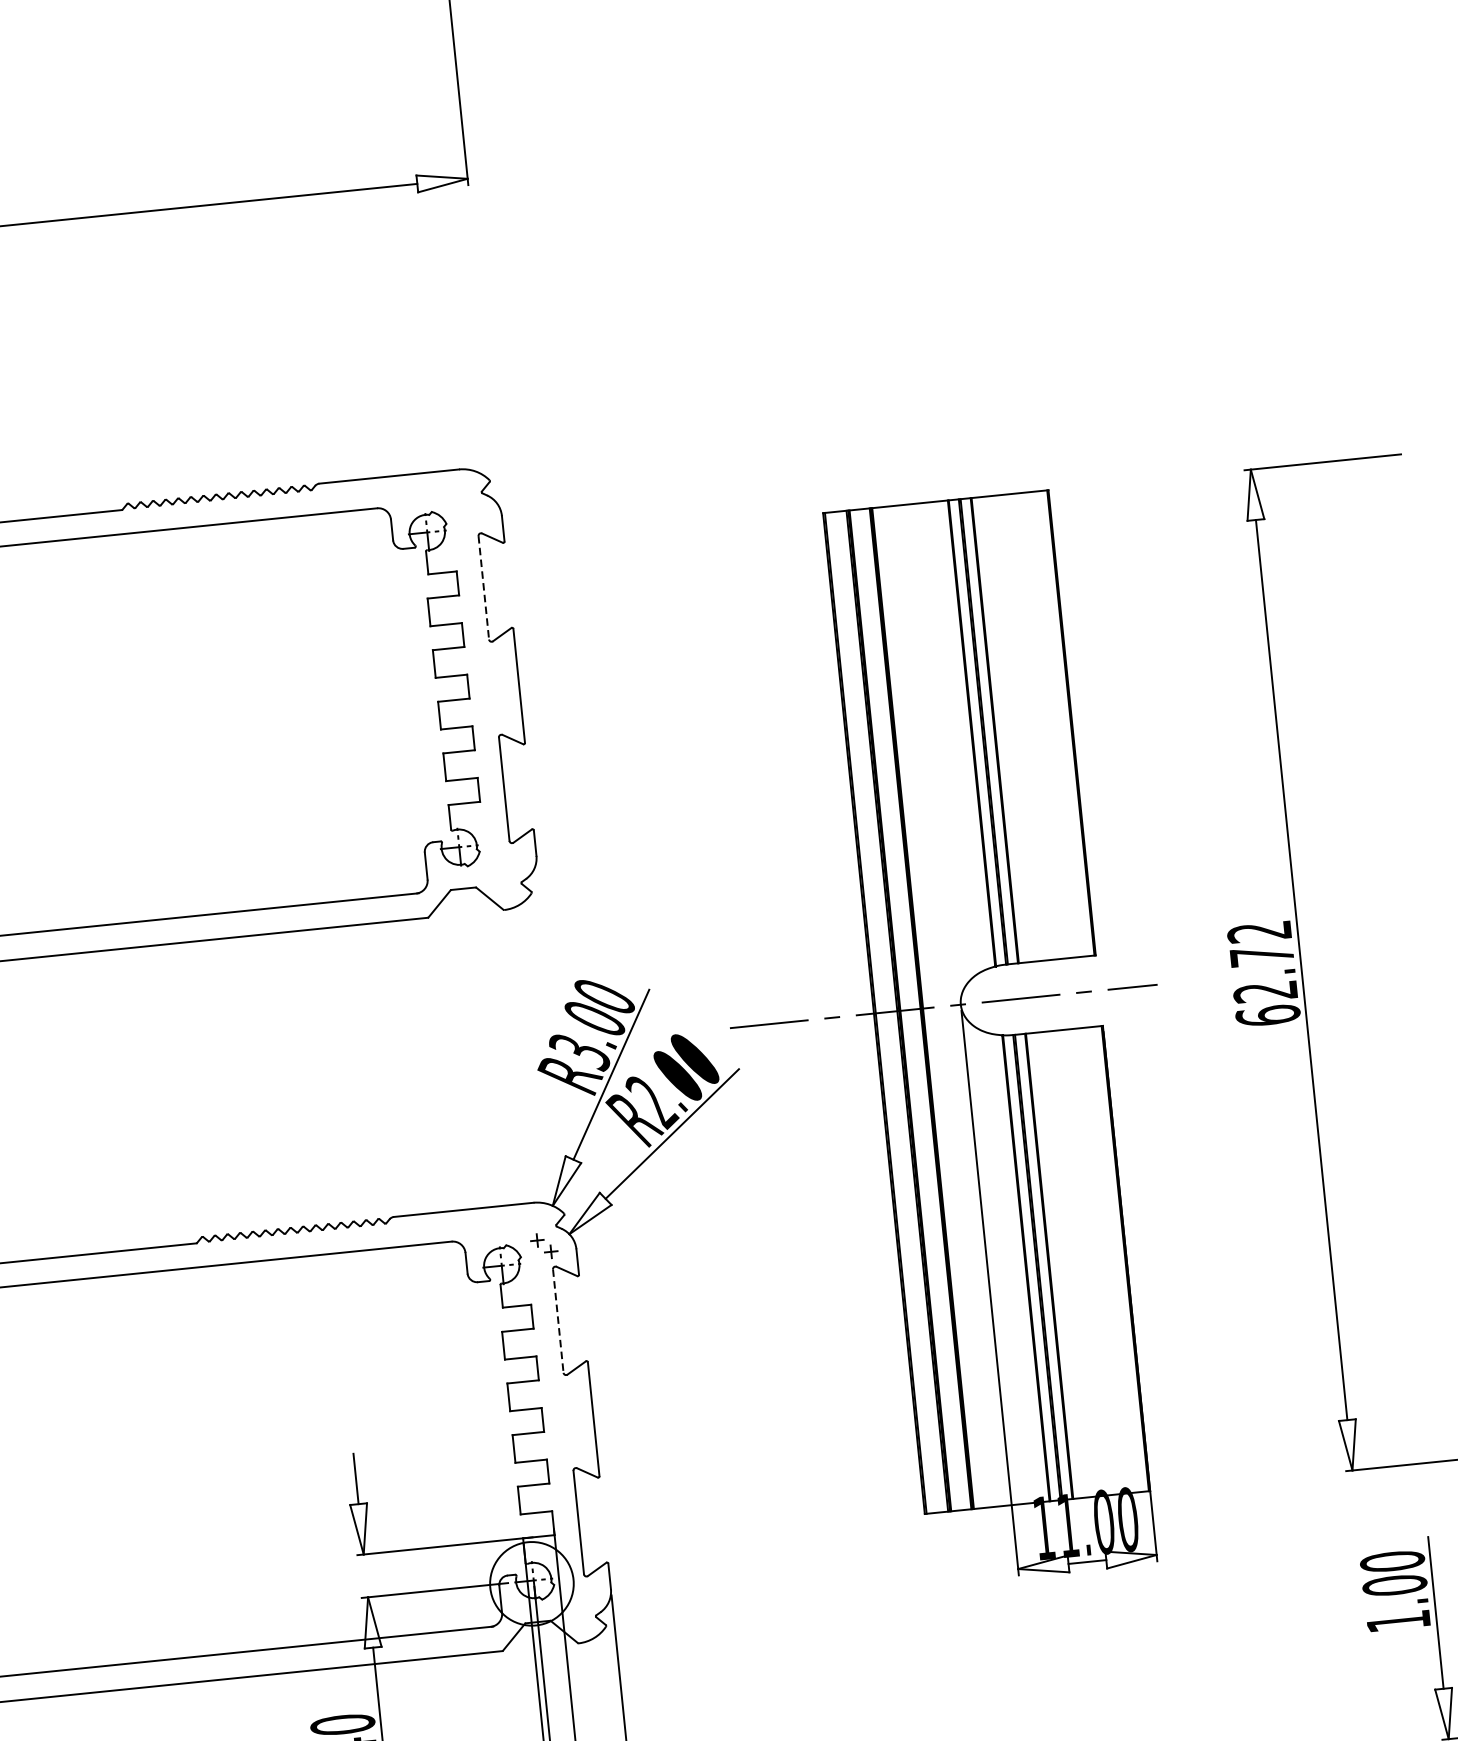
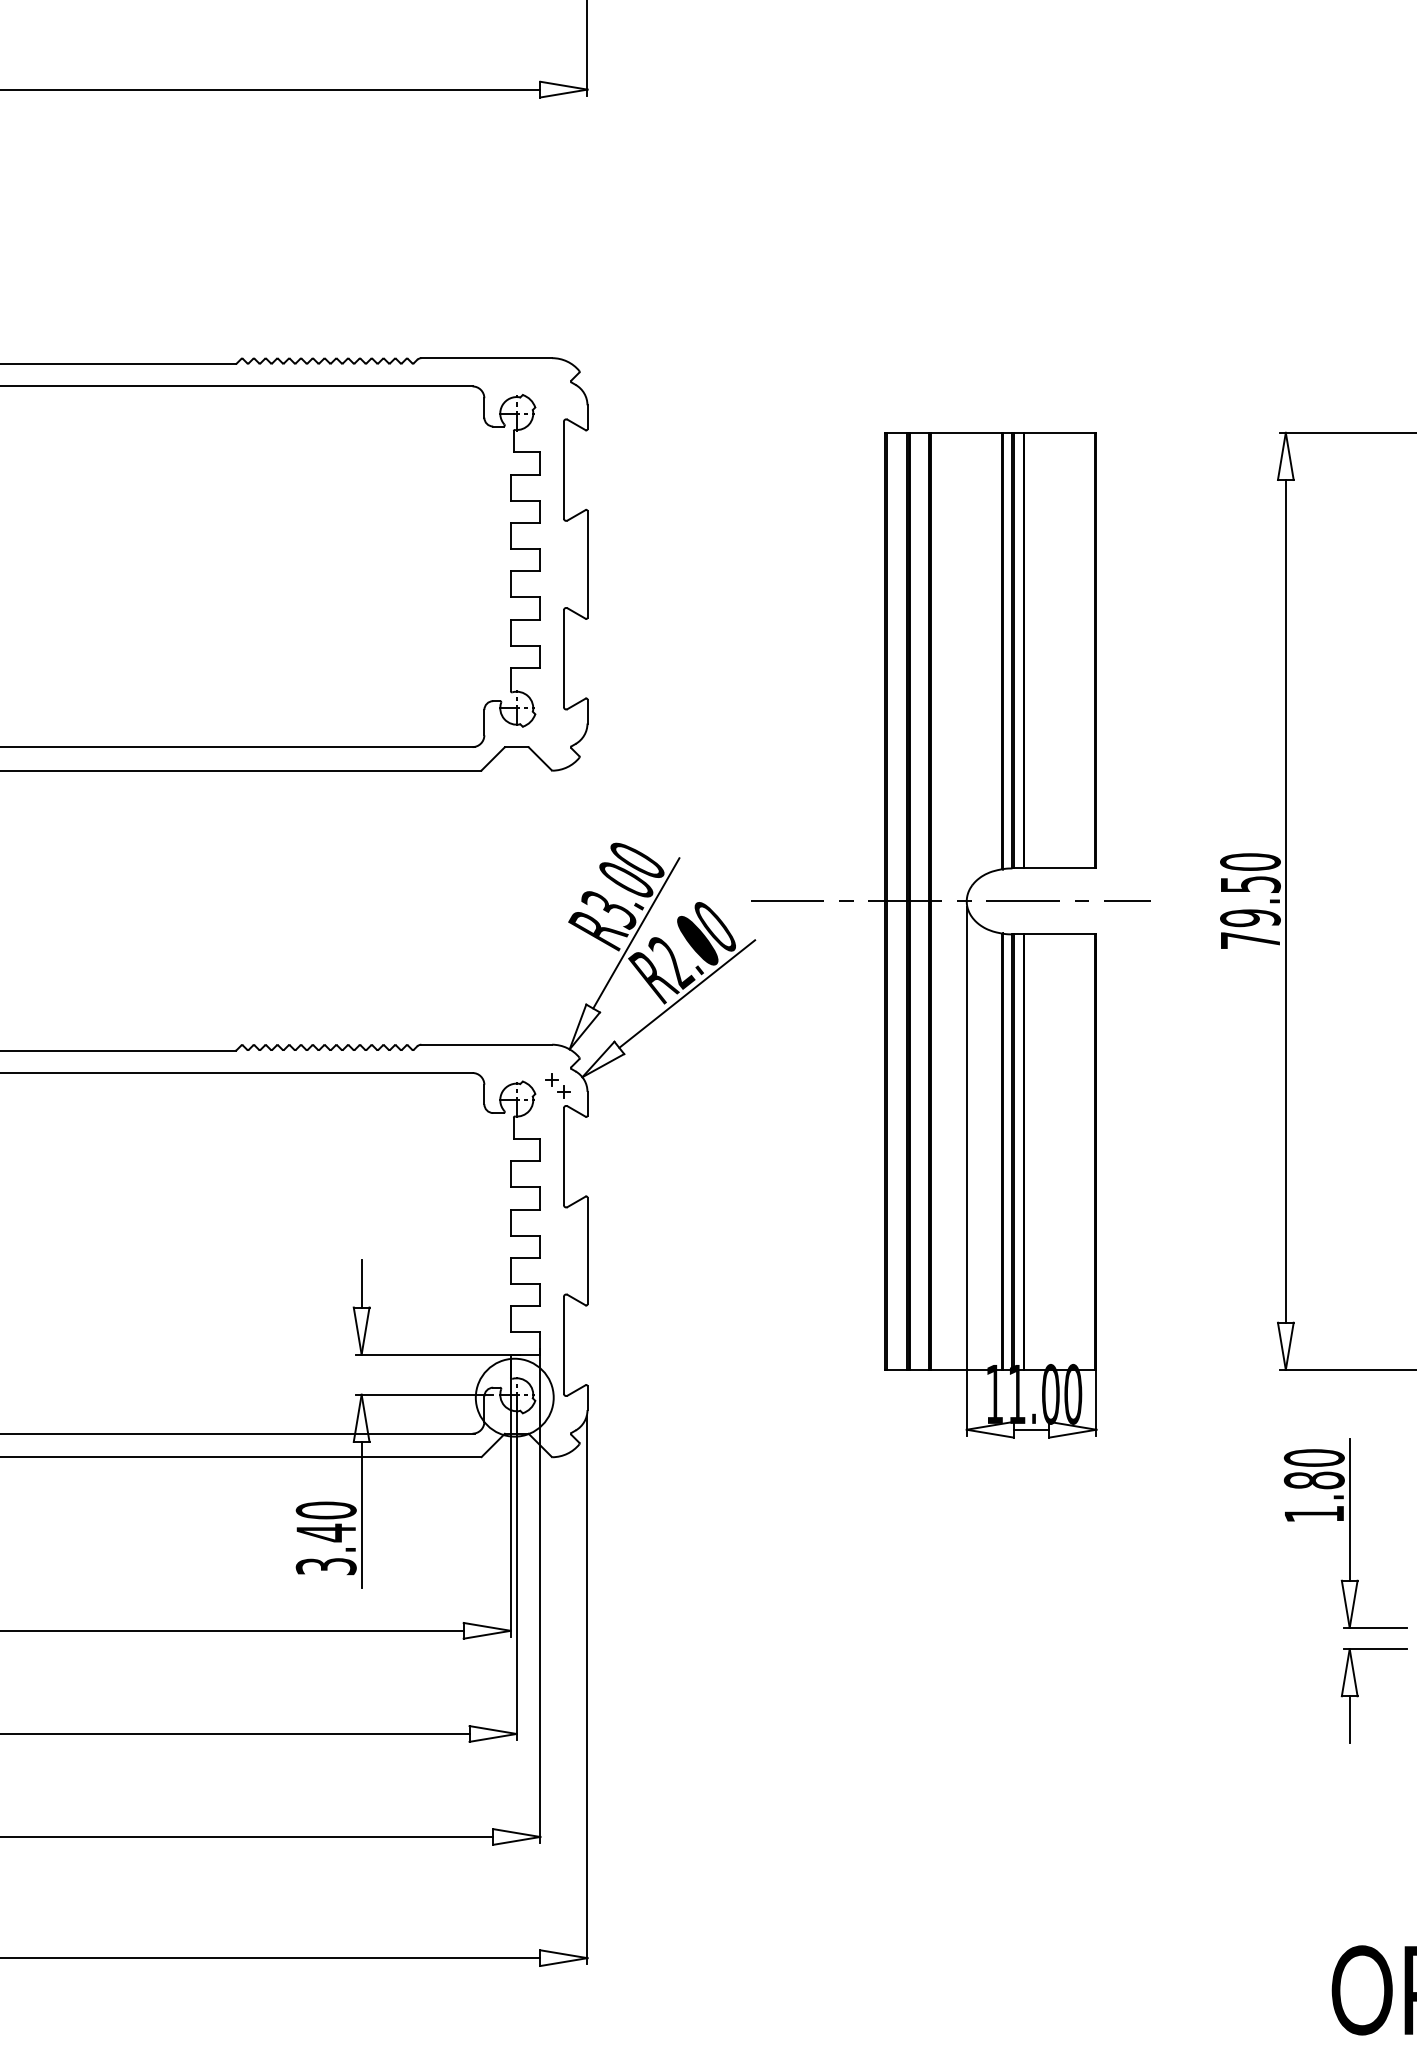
line: (483, 588) -> (563, 470), dashed -> solid
text: (1263, 974) -> (1250, 901), 62.72 -> 79.50
line: (557, 1322) -> (563, 1157), dashed -> solid
text: (1395, 1585) -> (1314, 1480), 1.00 -> 1.80

